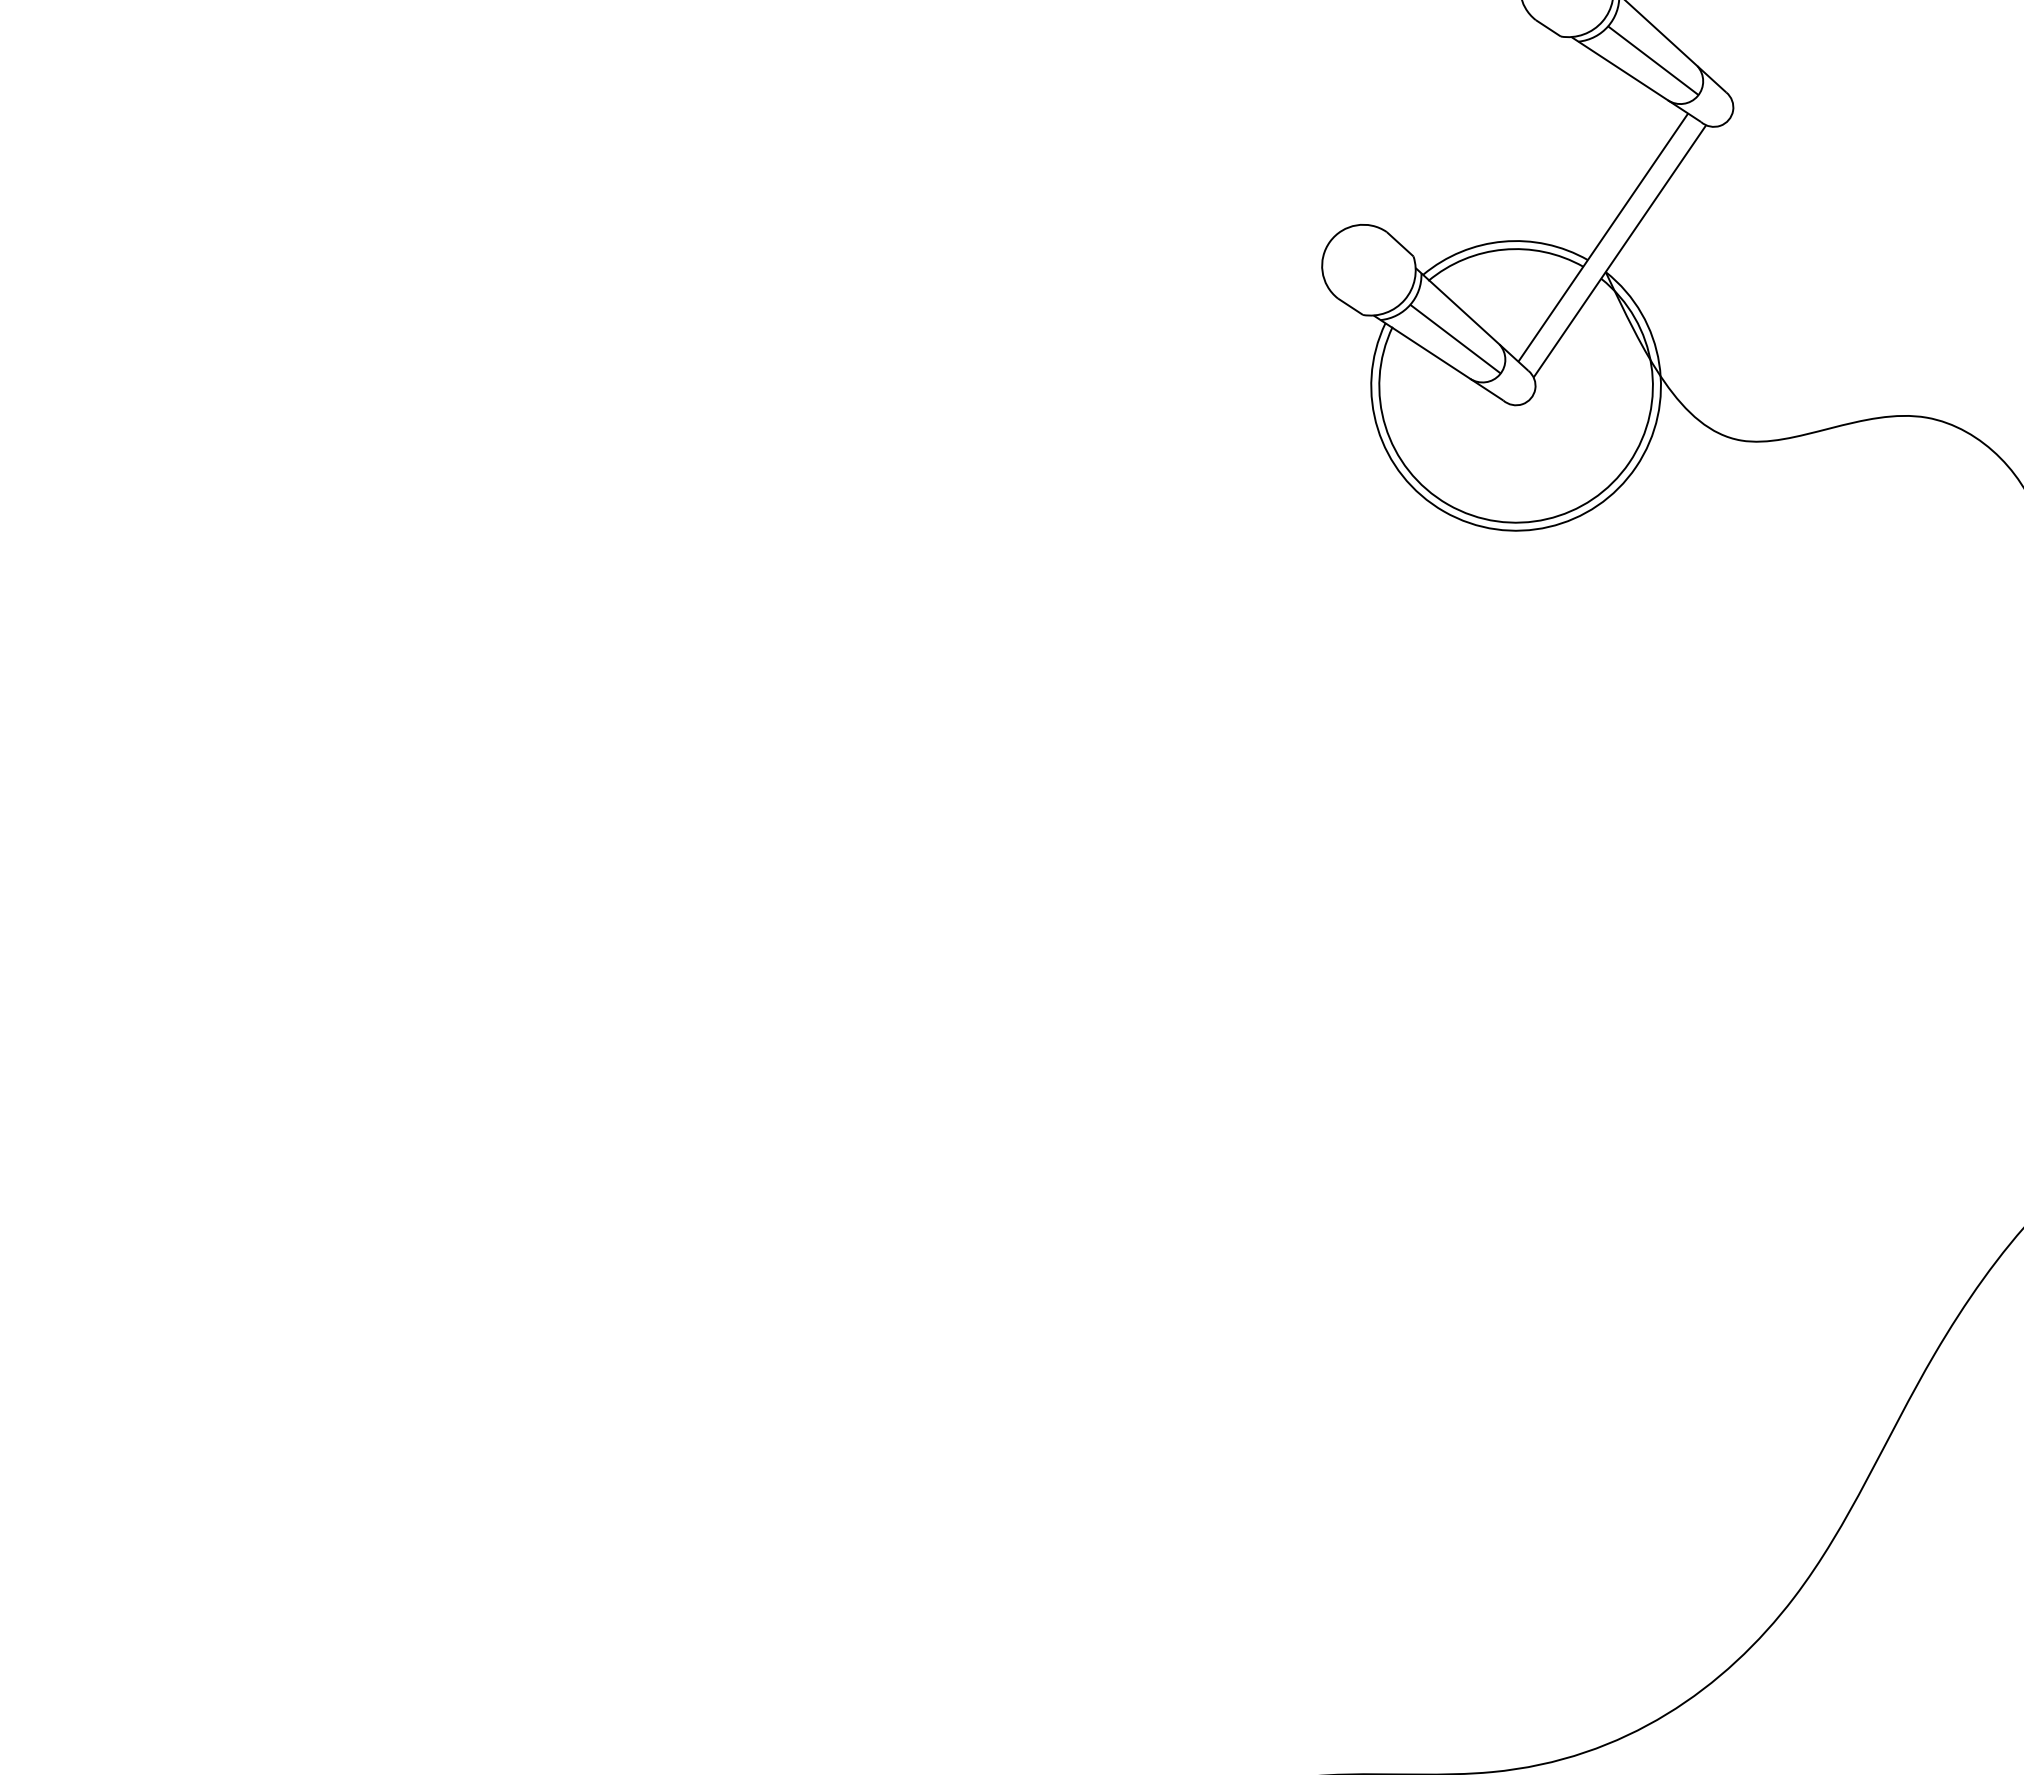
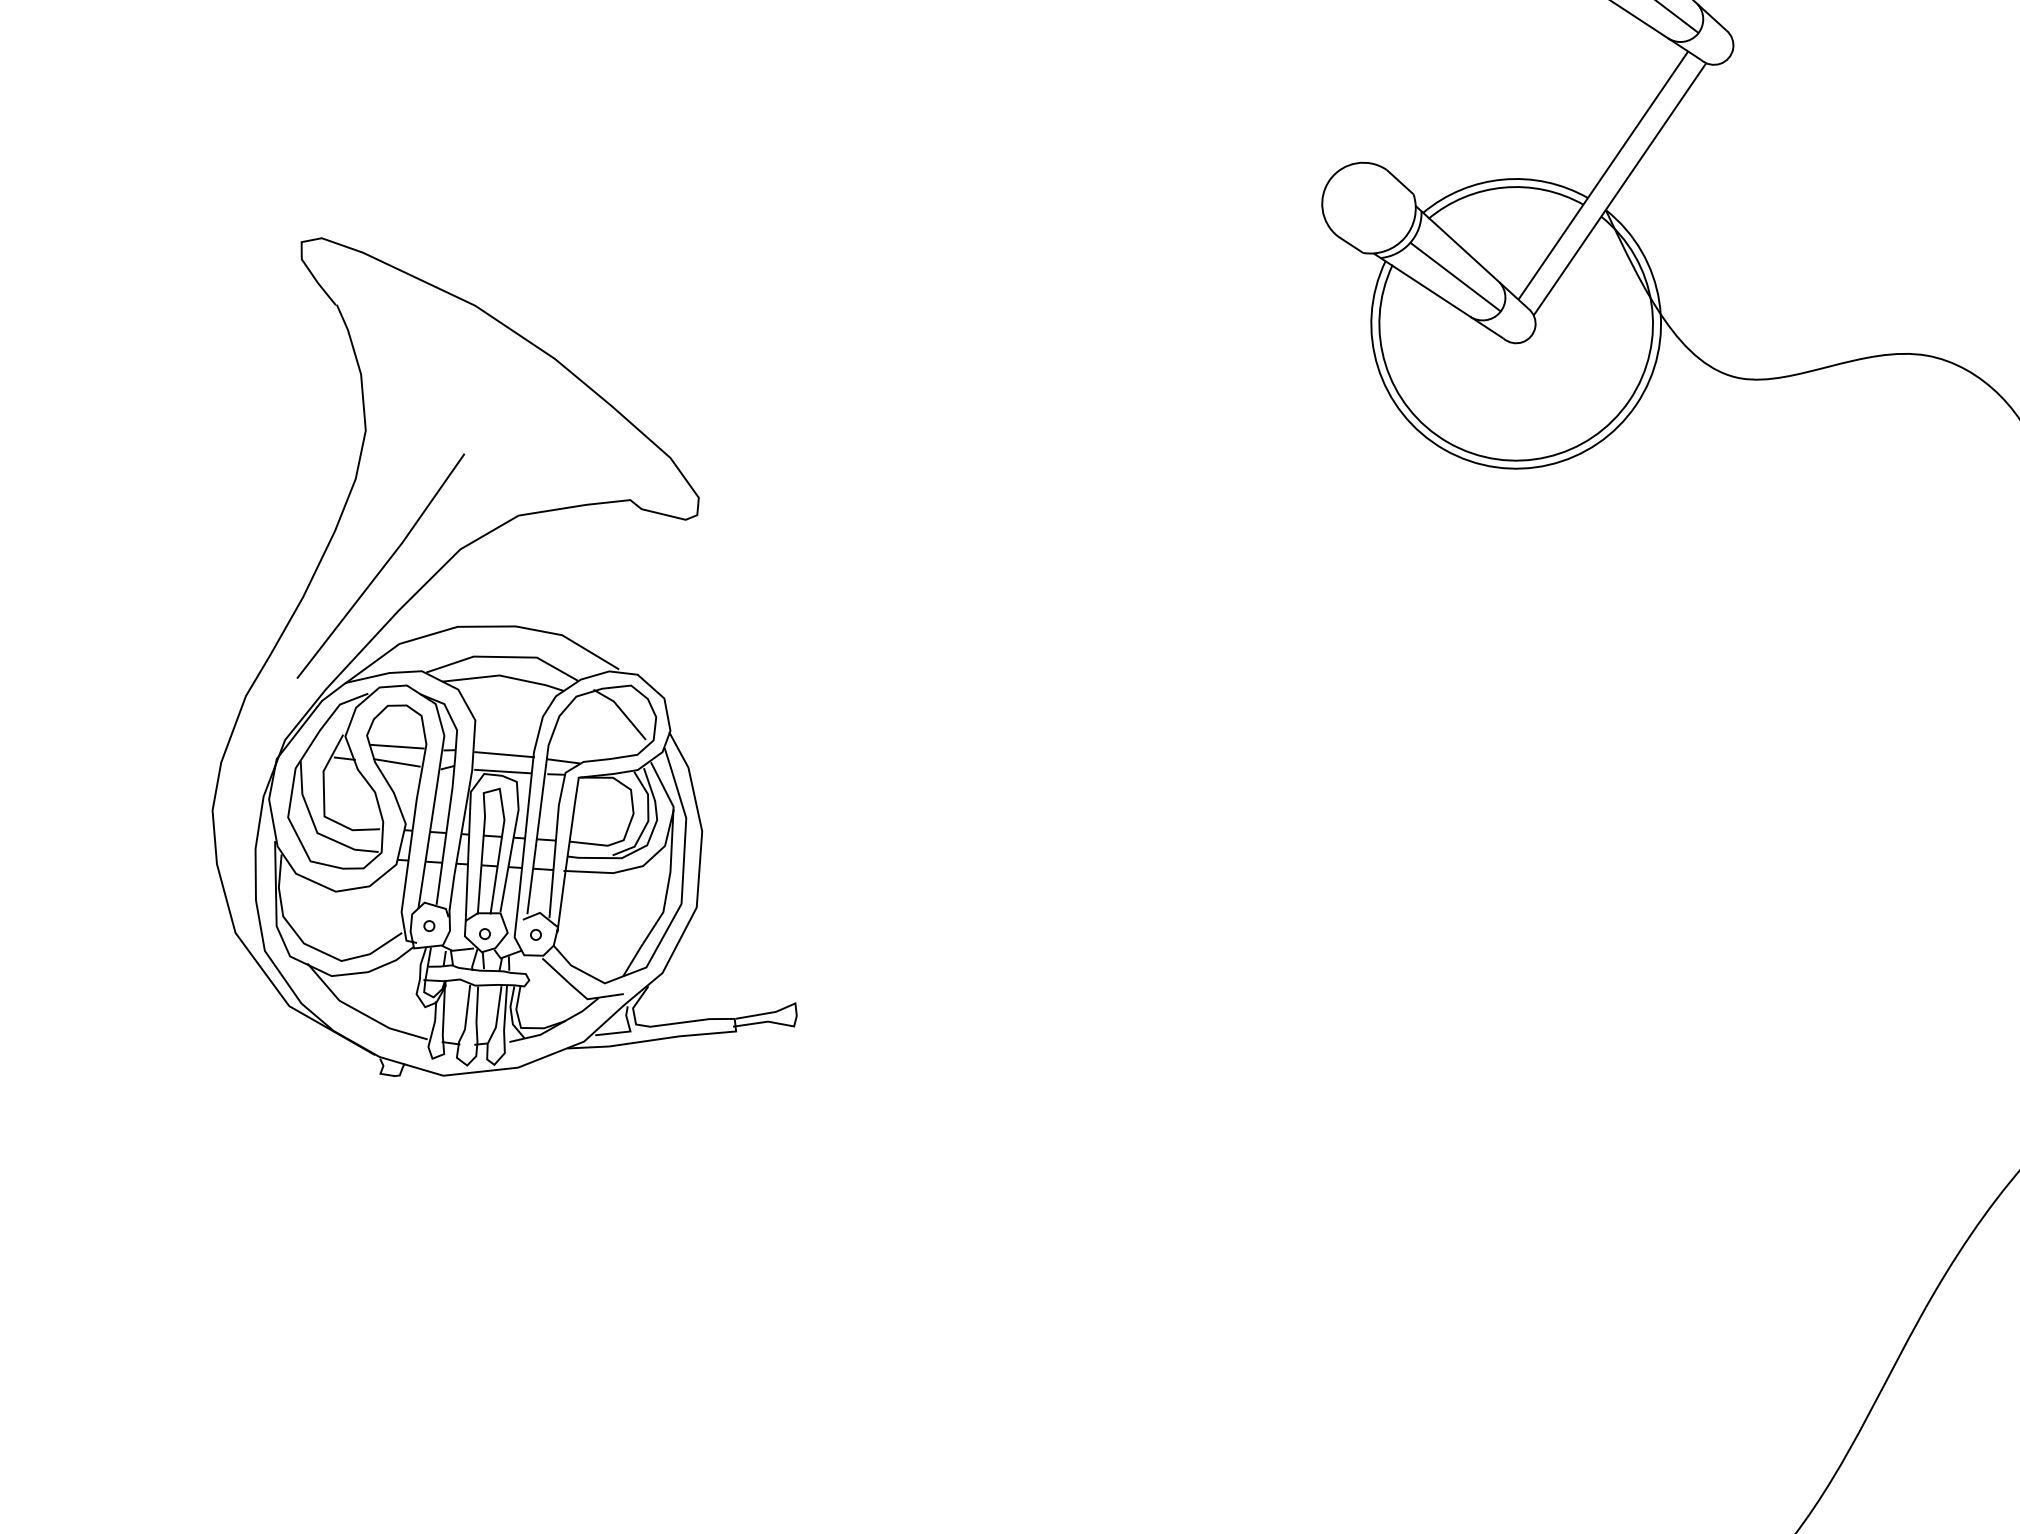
part: (504, 718) -> (504, 656), added

